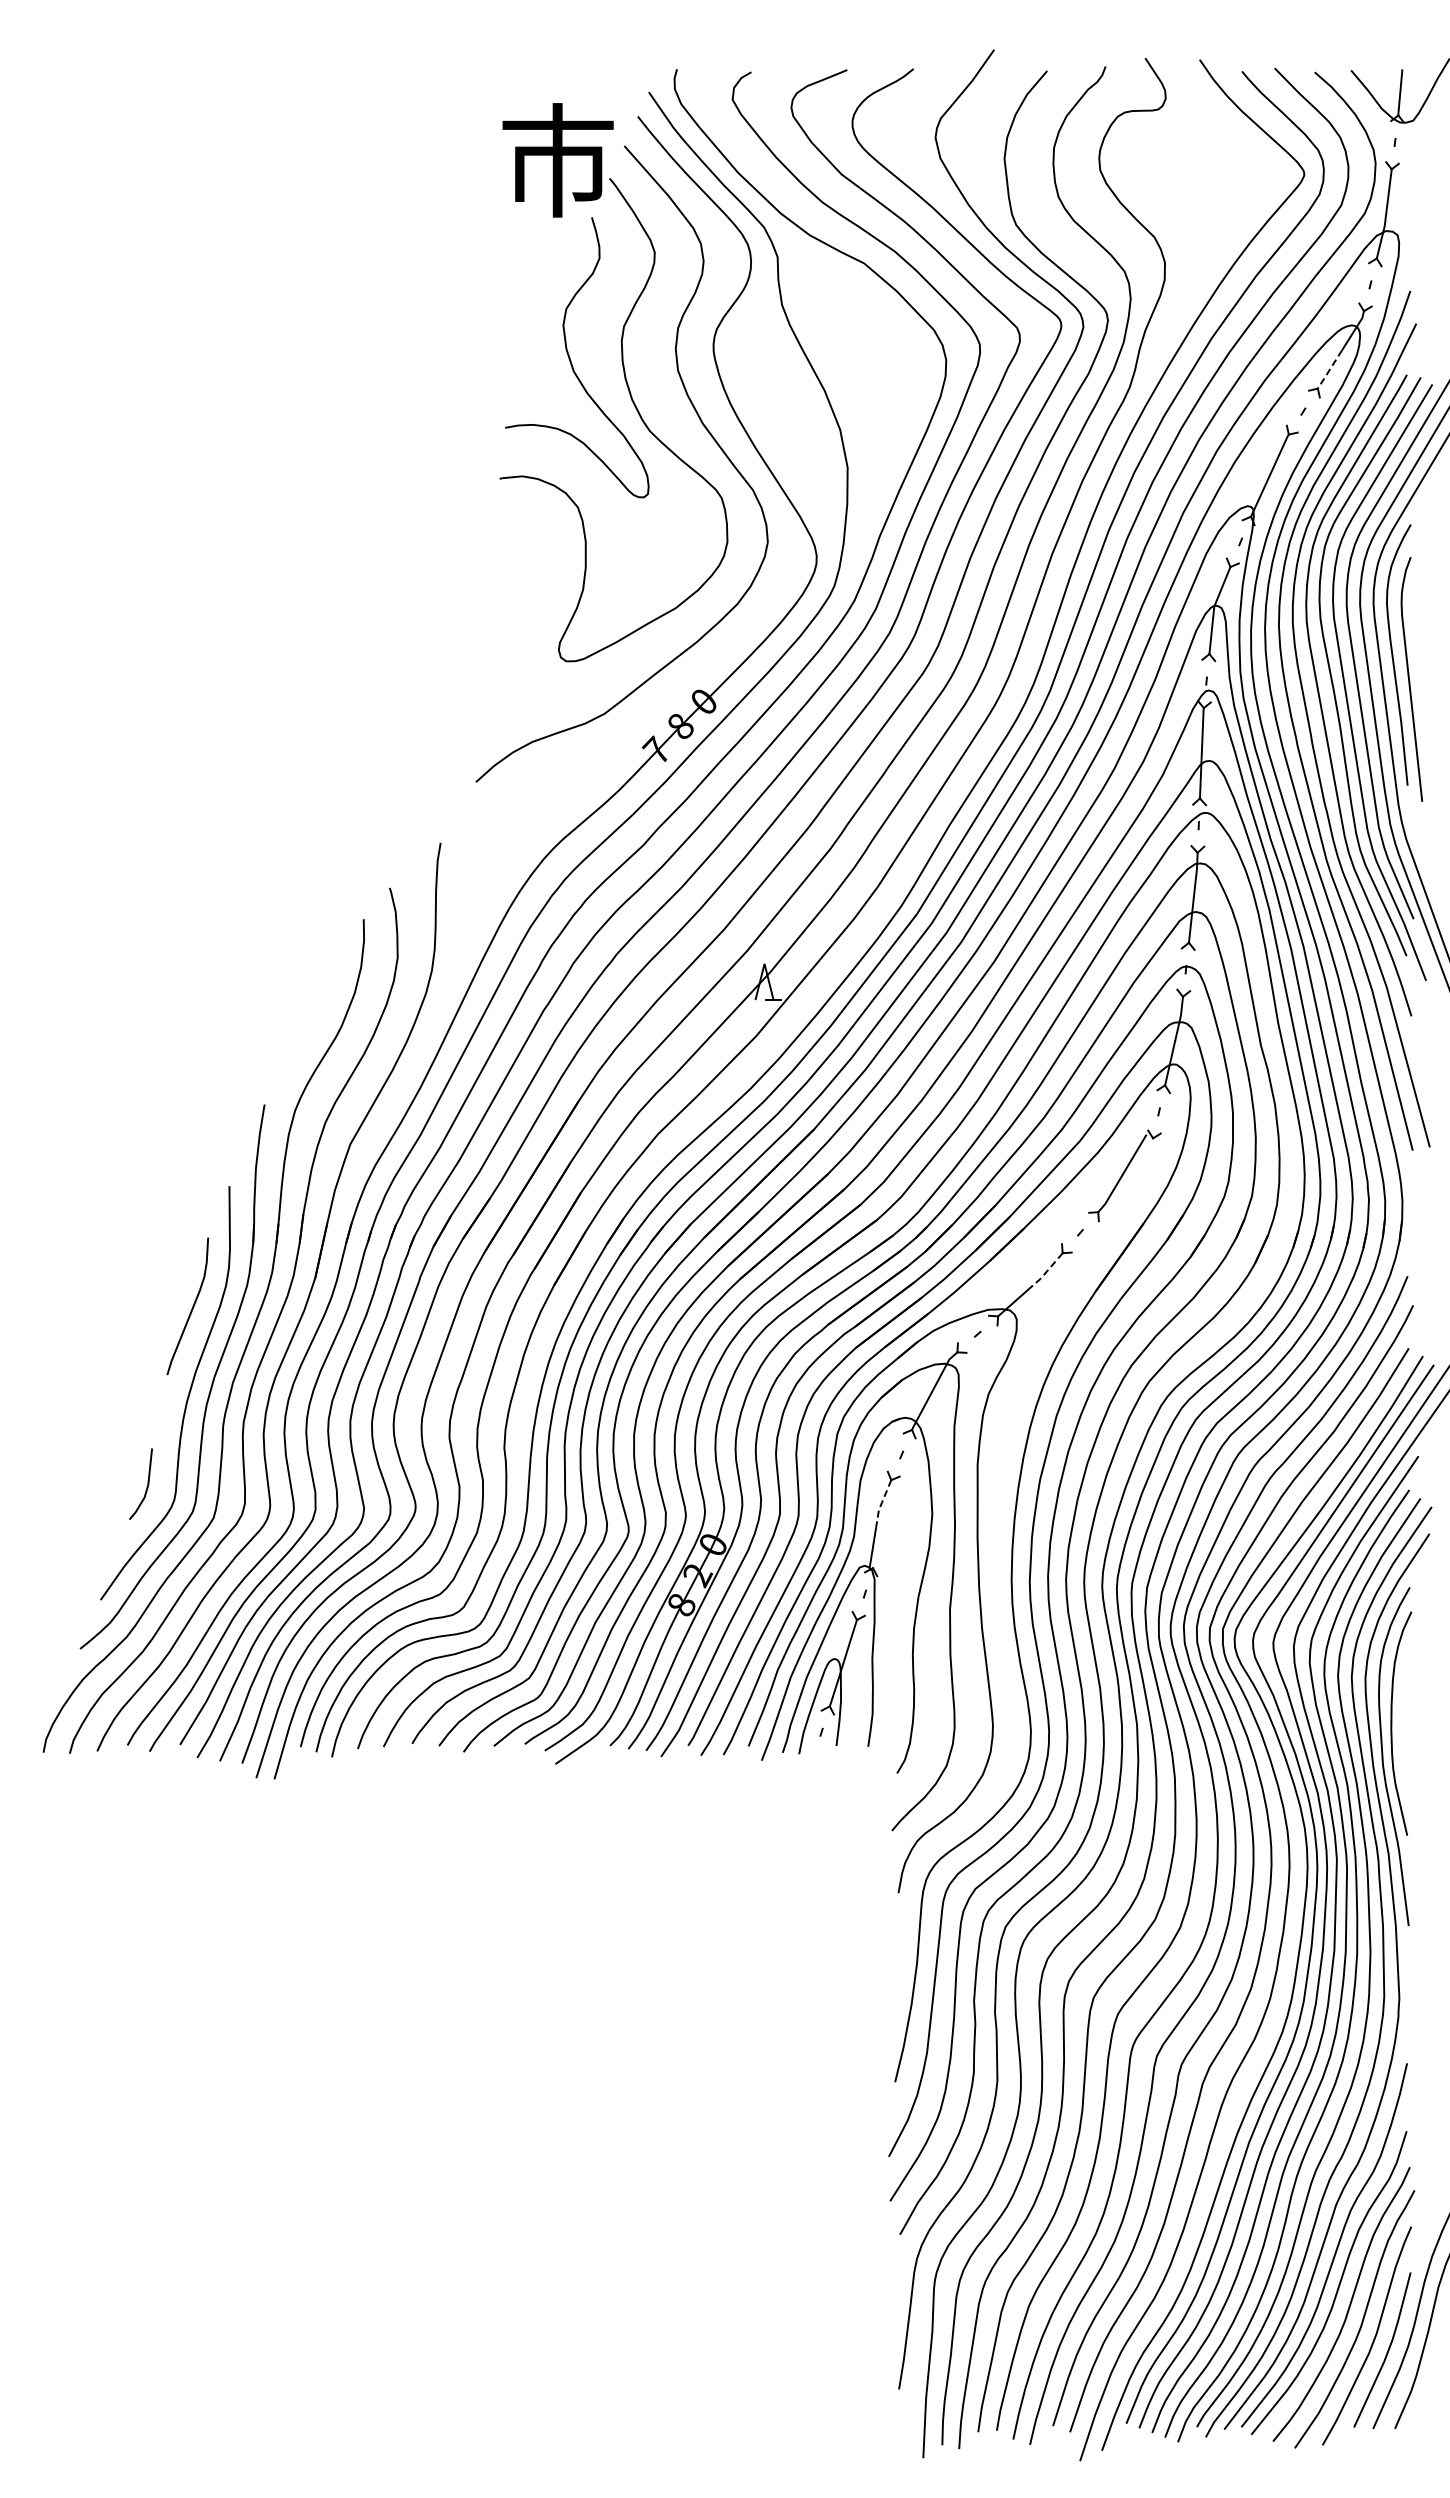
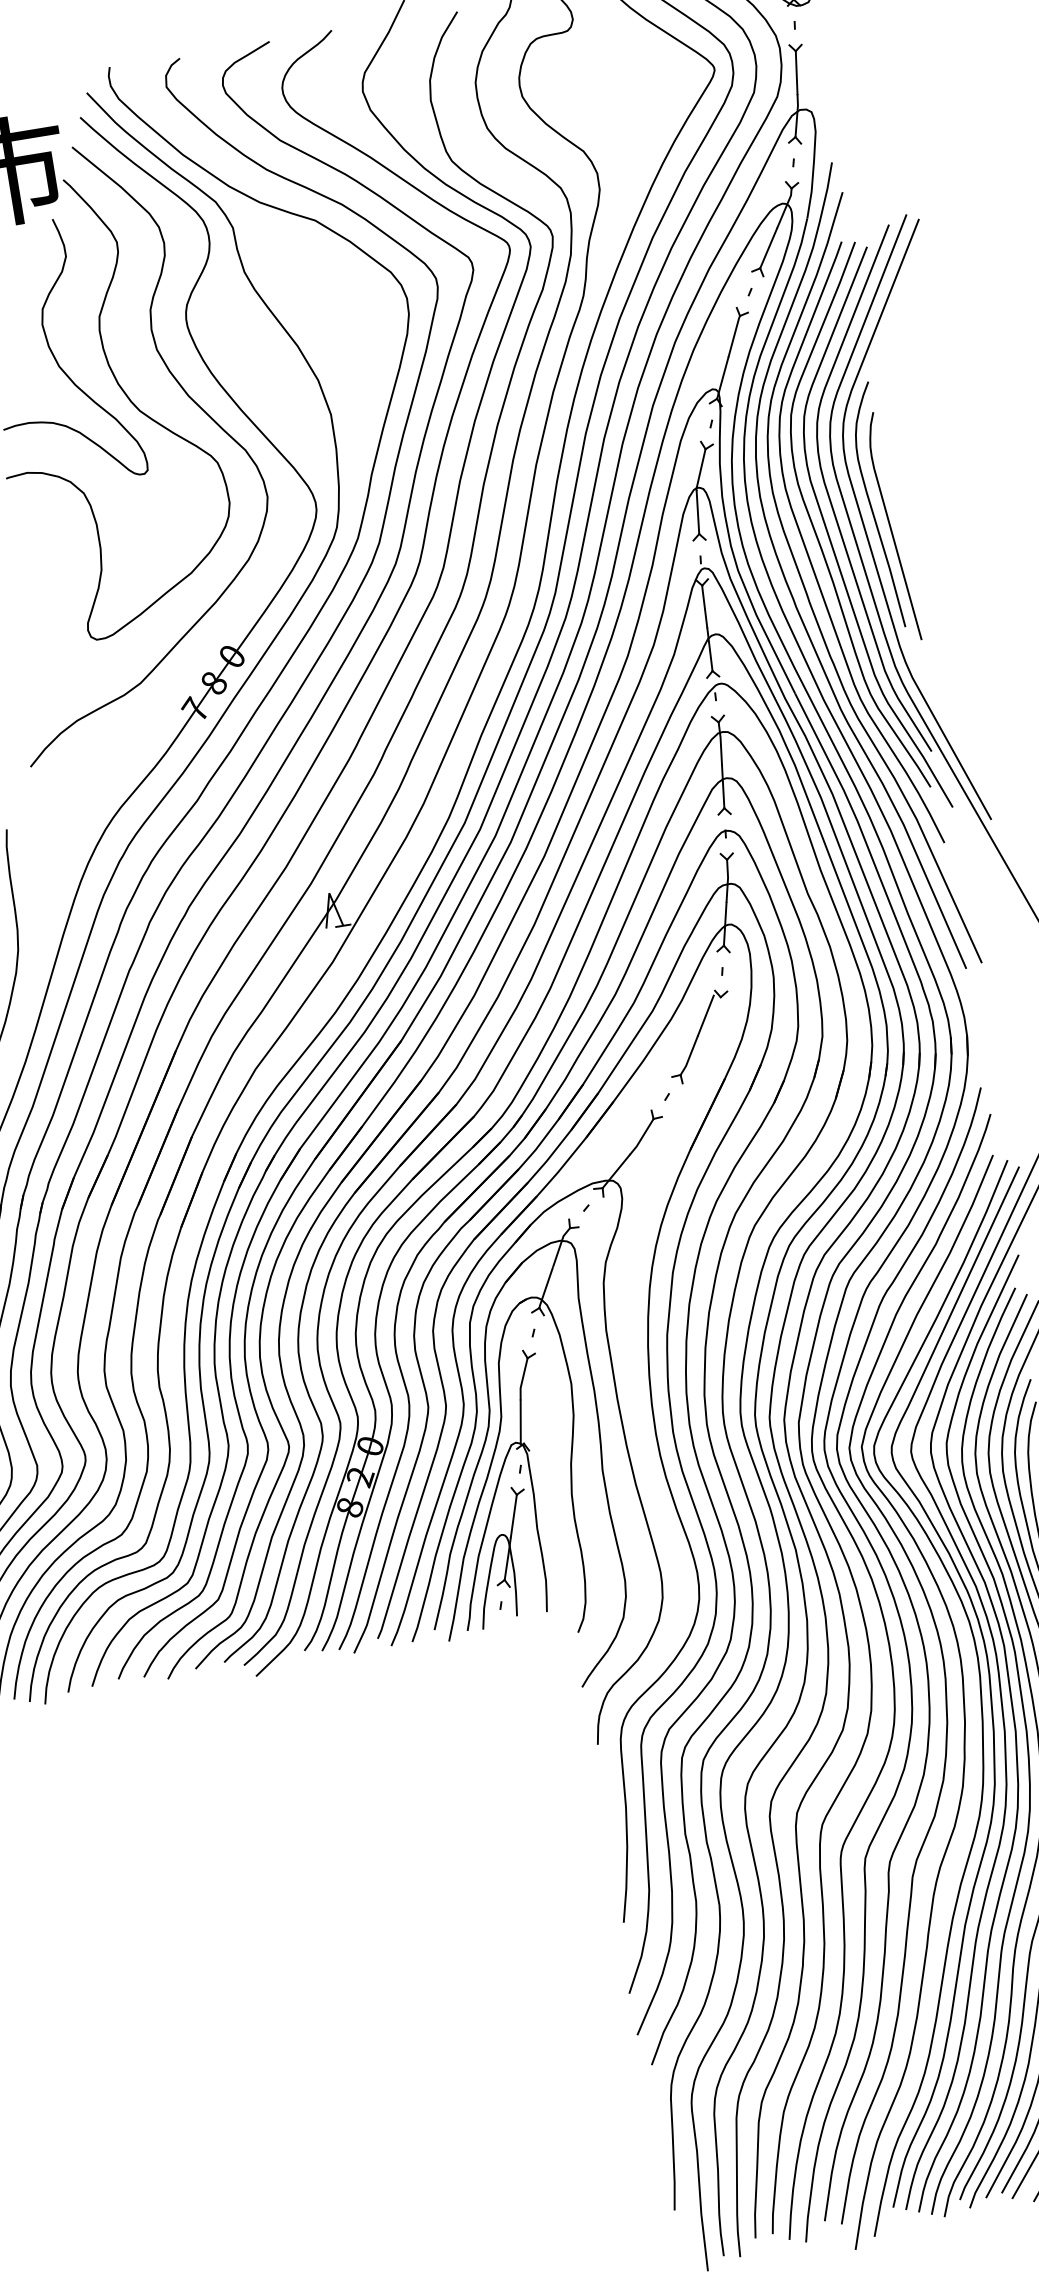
line: (1329, 369) -> (768, 248), dashed -> solid
line: (1047, 1271) -> (642, 1138), dashed -> solid
line: (882, 1501) -> (522, 1379), dashed -> solid

